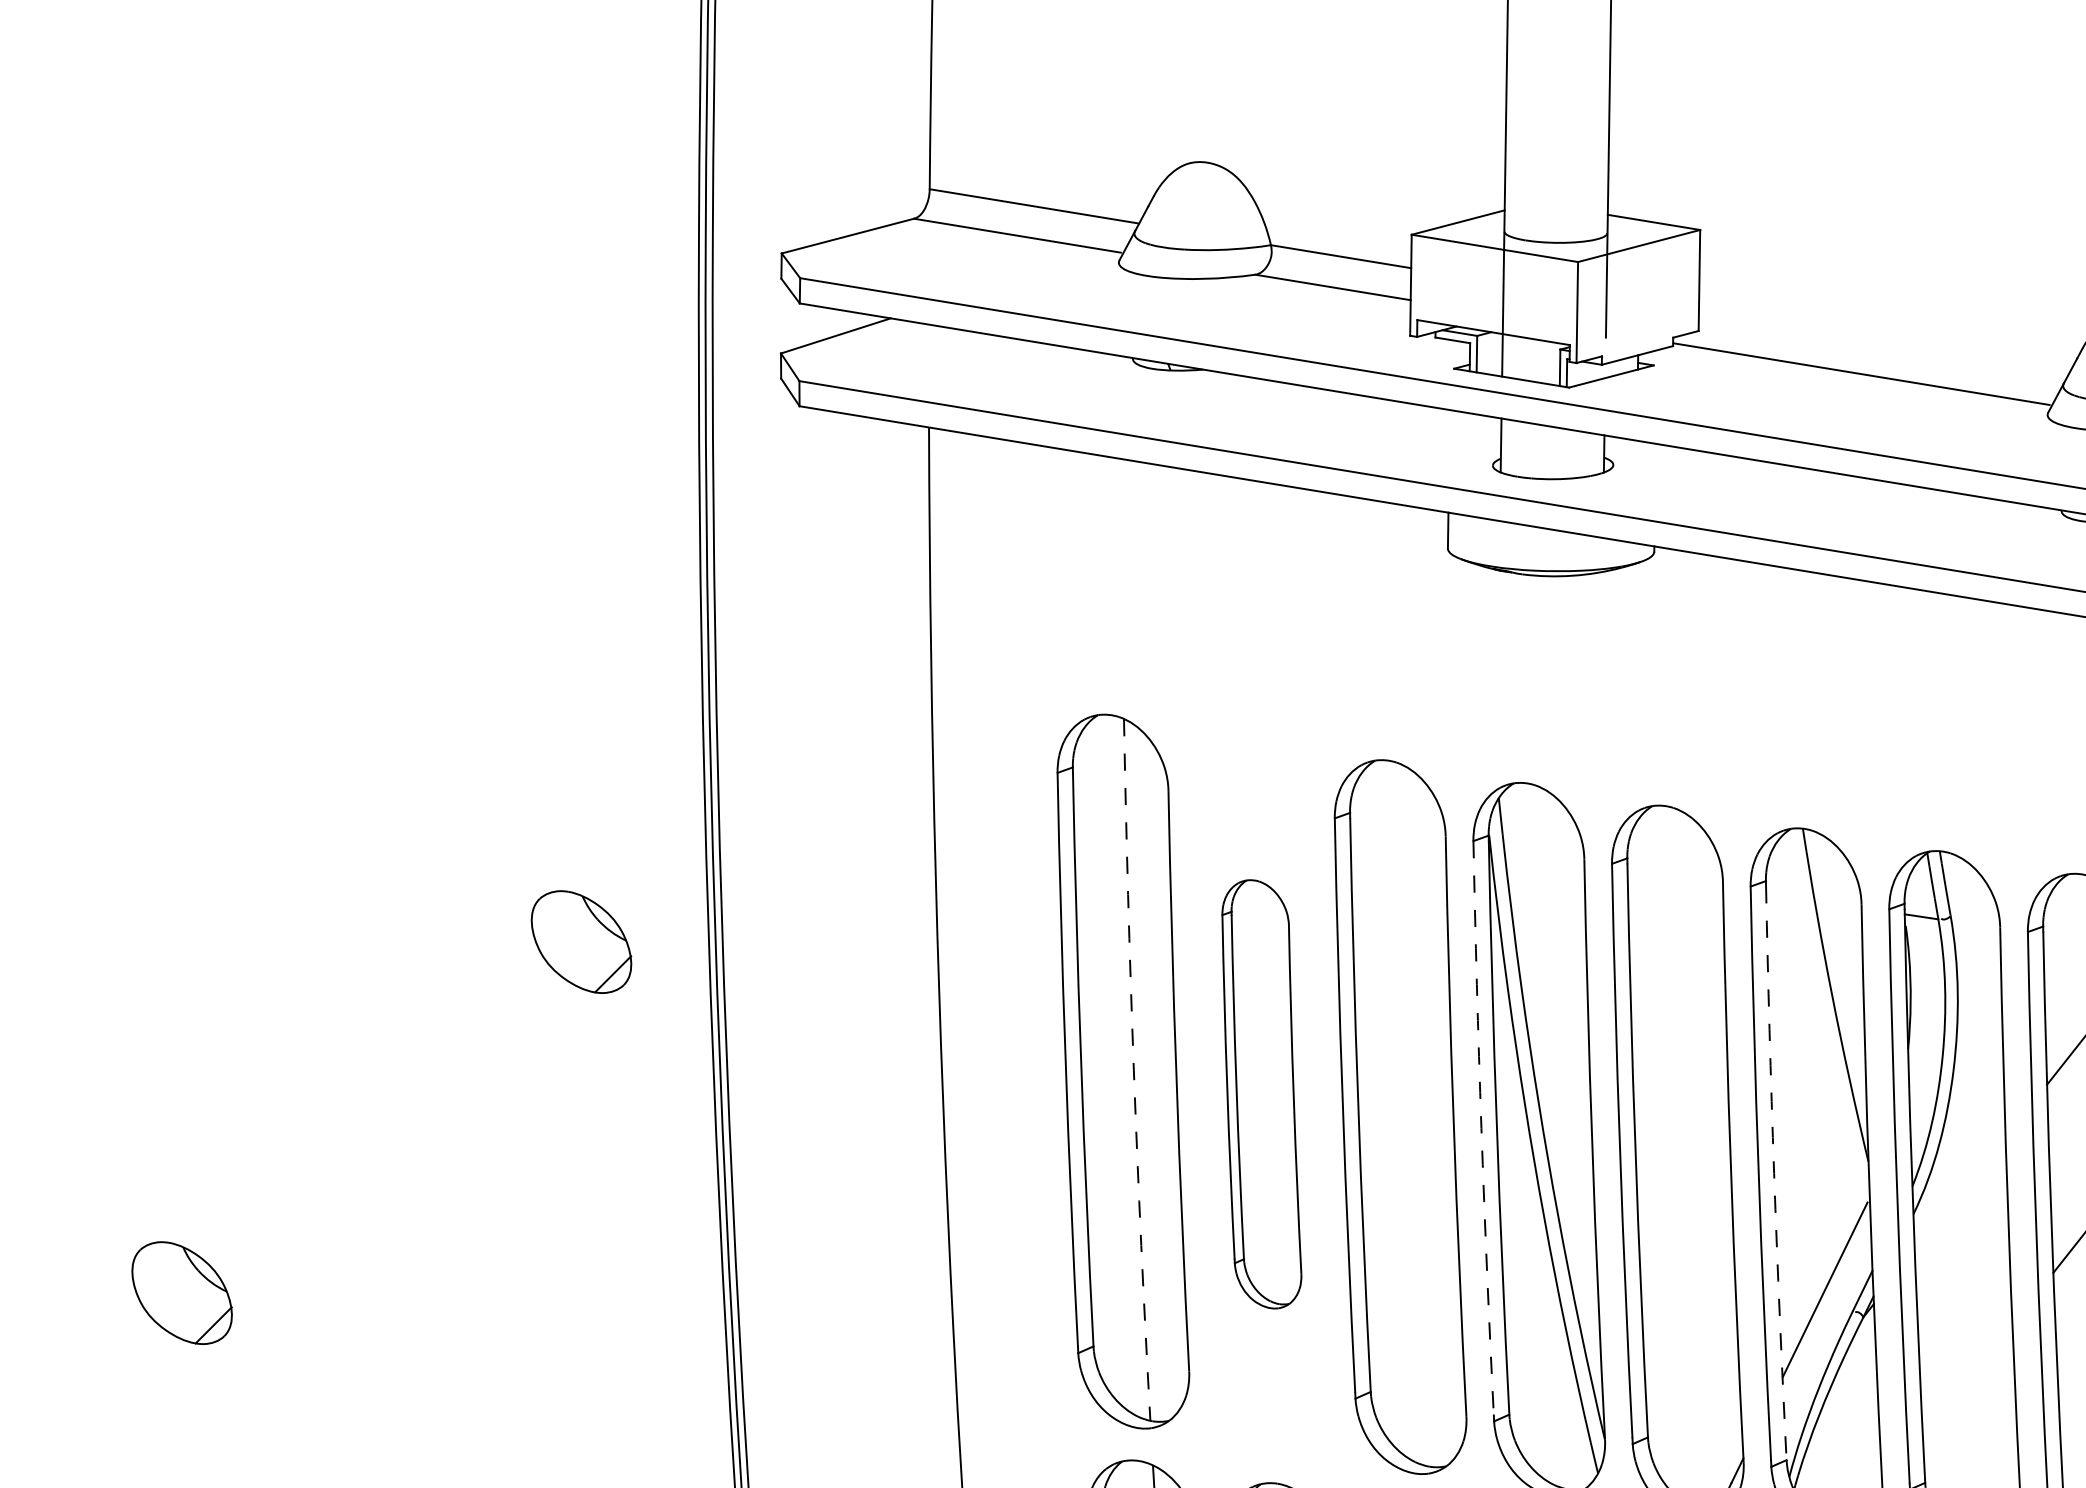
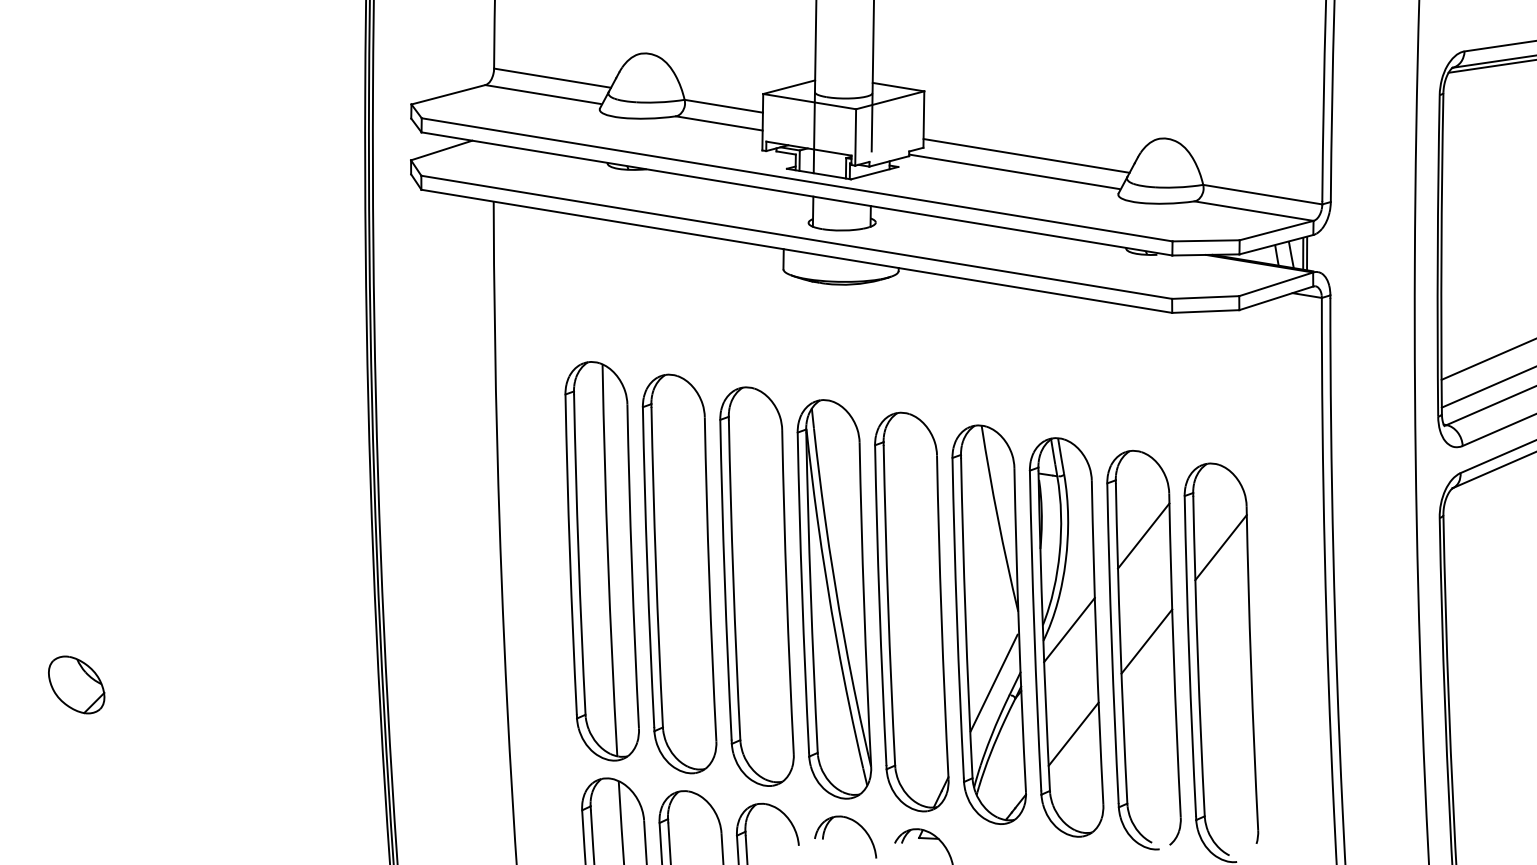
line: (1883, 344) -> (1026, 155), added
part: (581, 941) -> (299, 488), removed
arc: (1134, 1070) -> (608, 560), dashed -> solid
part: (1261, 1093) -> (679, 573), size x1.67
arc: (1482, 1127) -> (802, 592), dashed -> solid
arc: (1773, 1174) -> (965, 618), dashed -> solid
line: (1960, 1193) -> (1069, 629), added
line: (1967, 1380) -> (1073, 733), added

